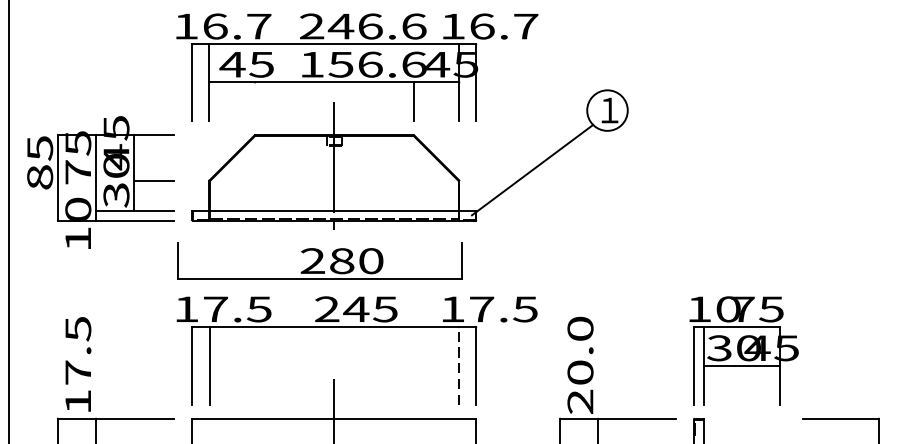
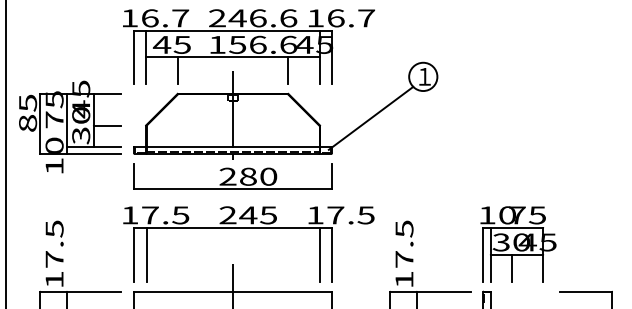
line: (254, 101) -> (177, 70), added
part: (319, 260) -> (232, 176), moved
line: (458, 365) -> (319, 254), dashed -> solid
text: (580, 365) -> (404, 254), 20.0 -> 17.5
line: (734, 384) -> (511, 267), added

